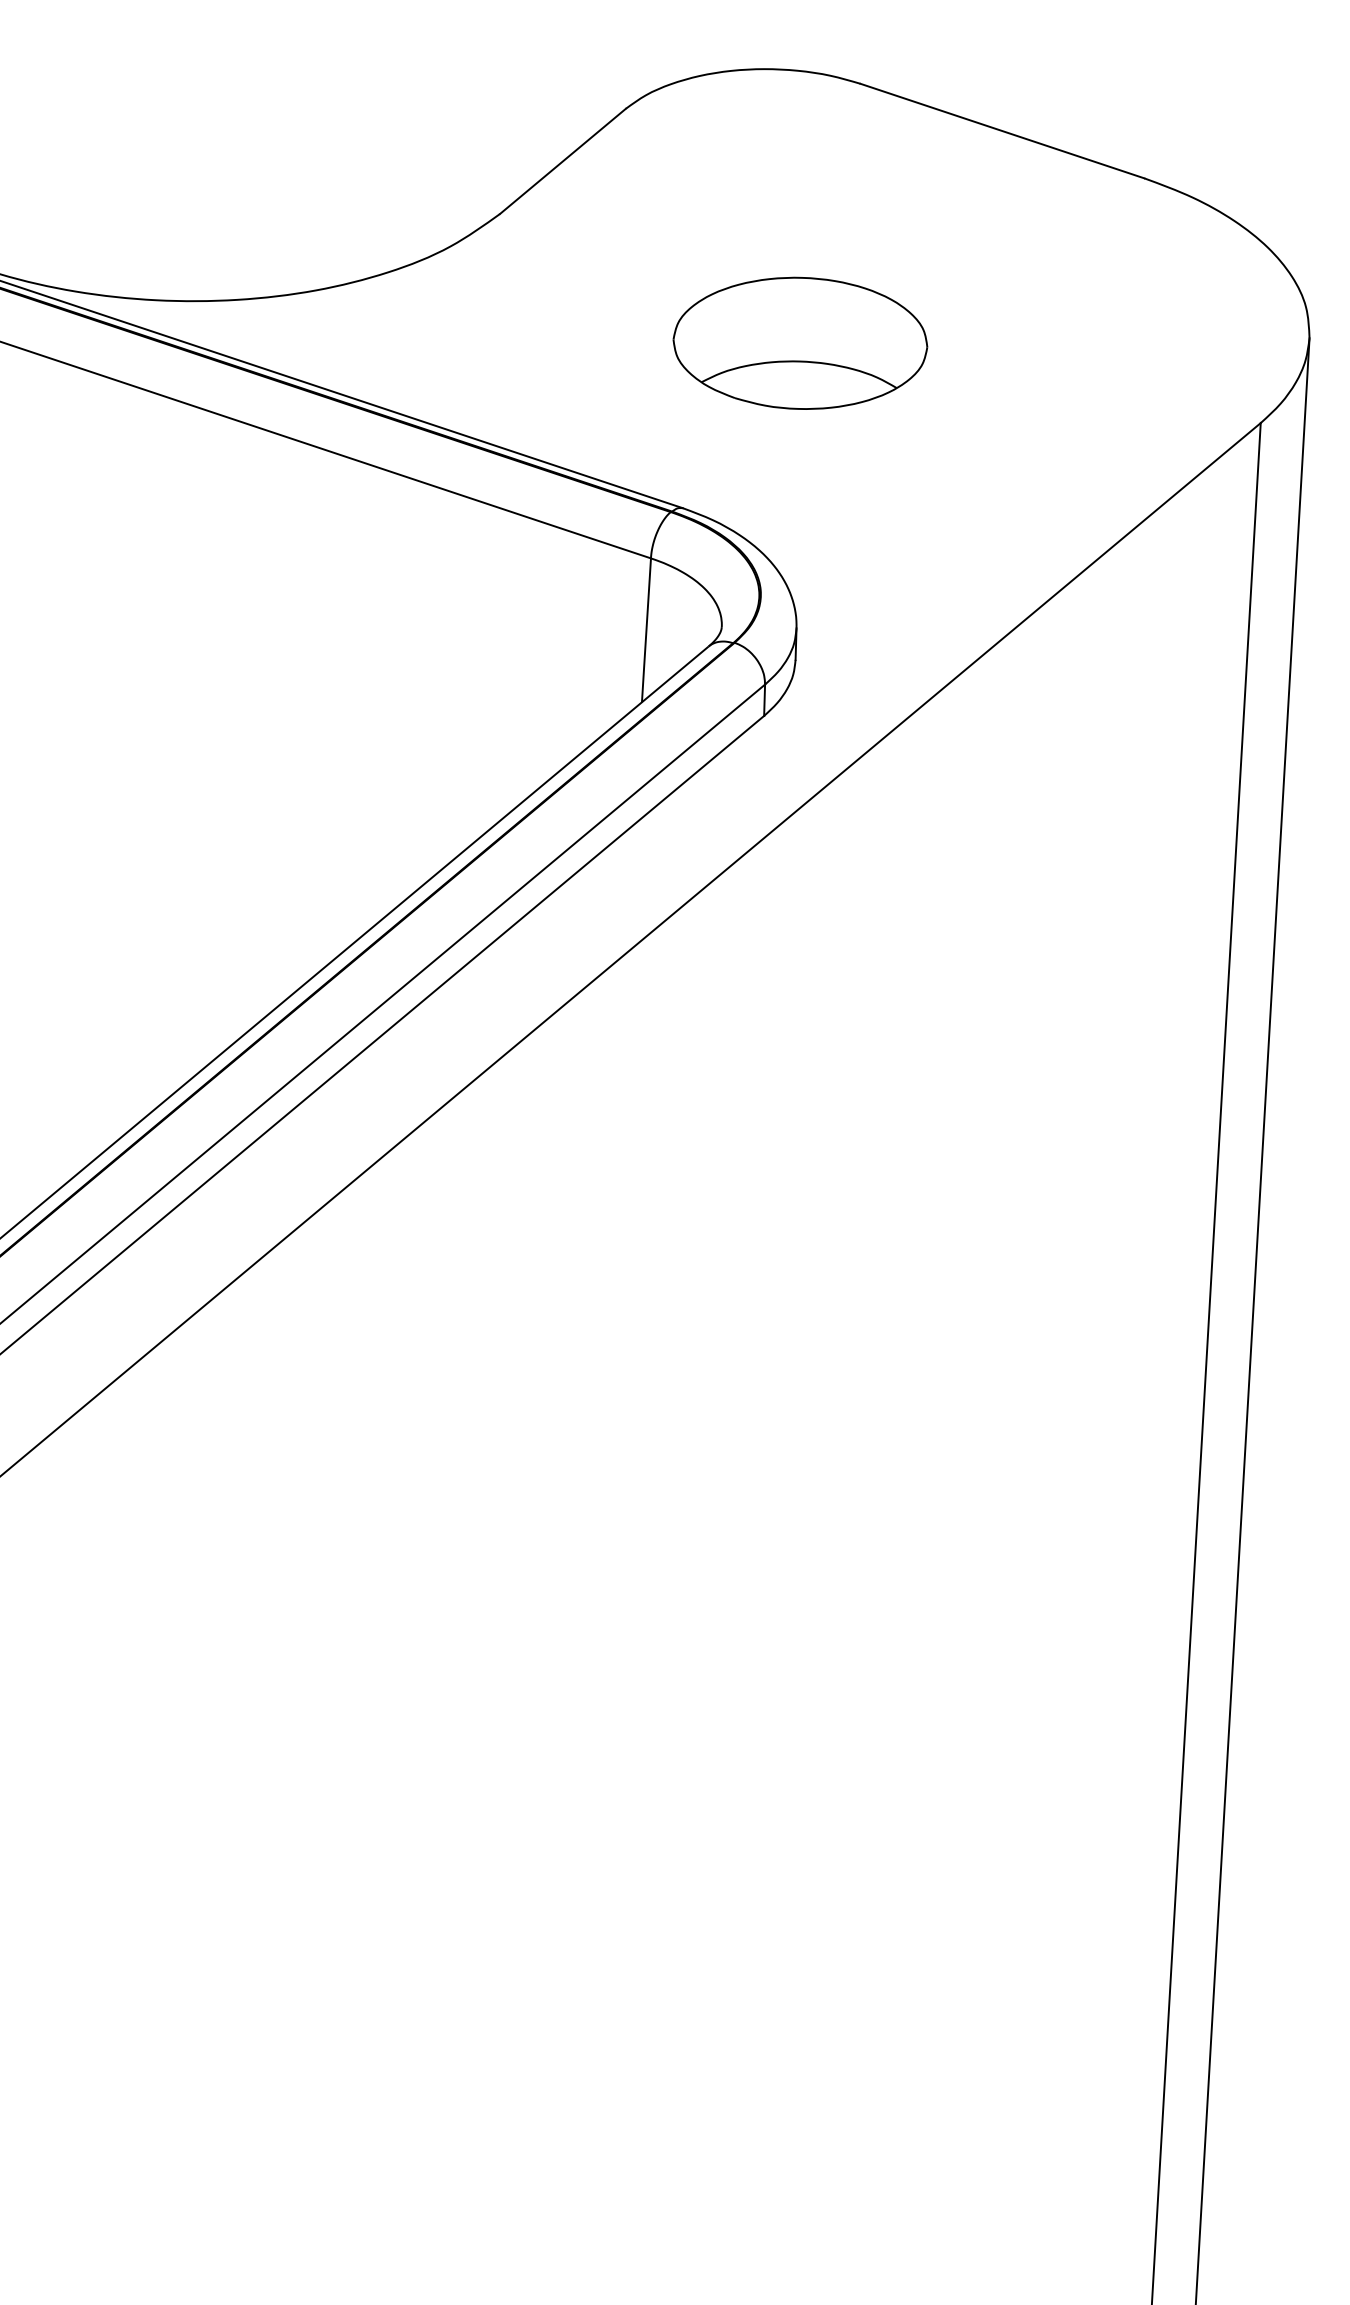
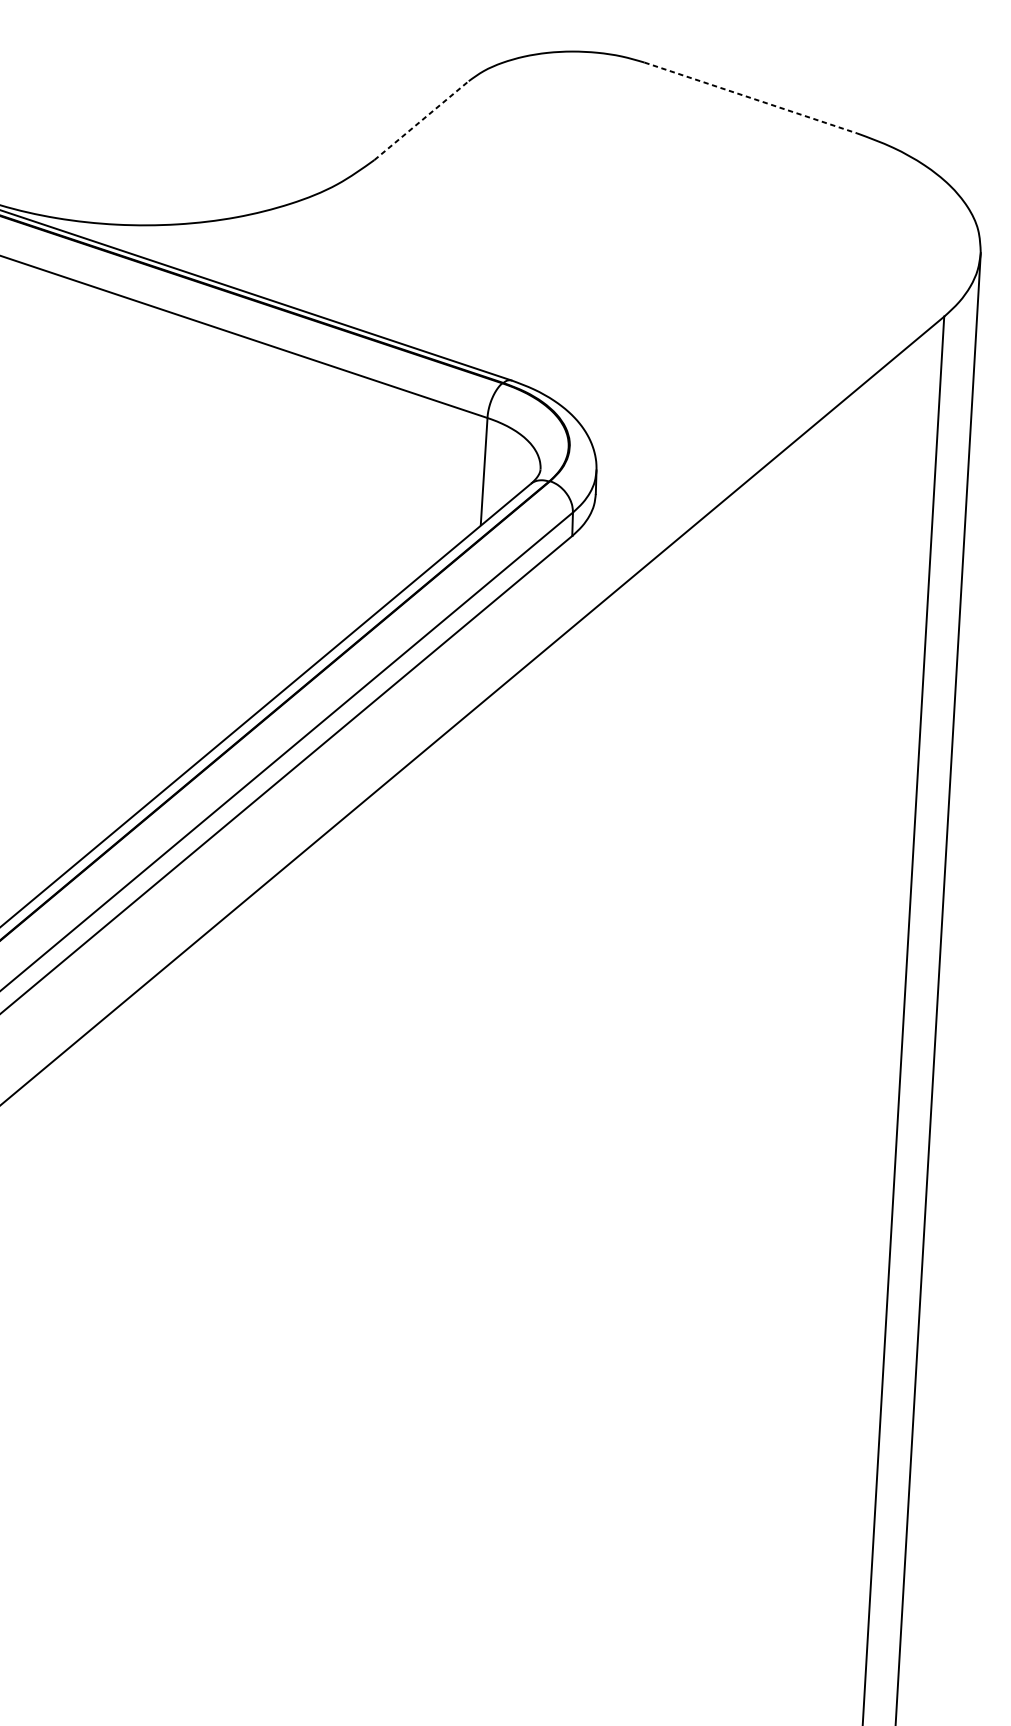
line: (1002, 131) -> (750, 98), solid -> dashed
line: (563, 161) -> (421, 120), solid -> dashed
part: (800, 342) -> (599, 256), removed

